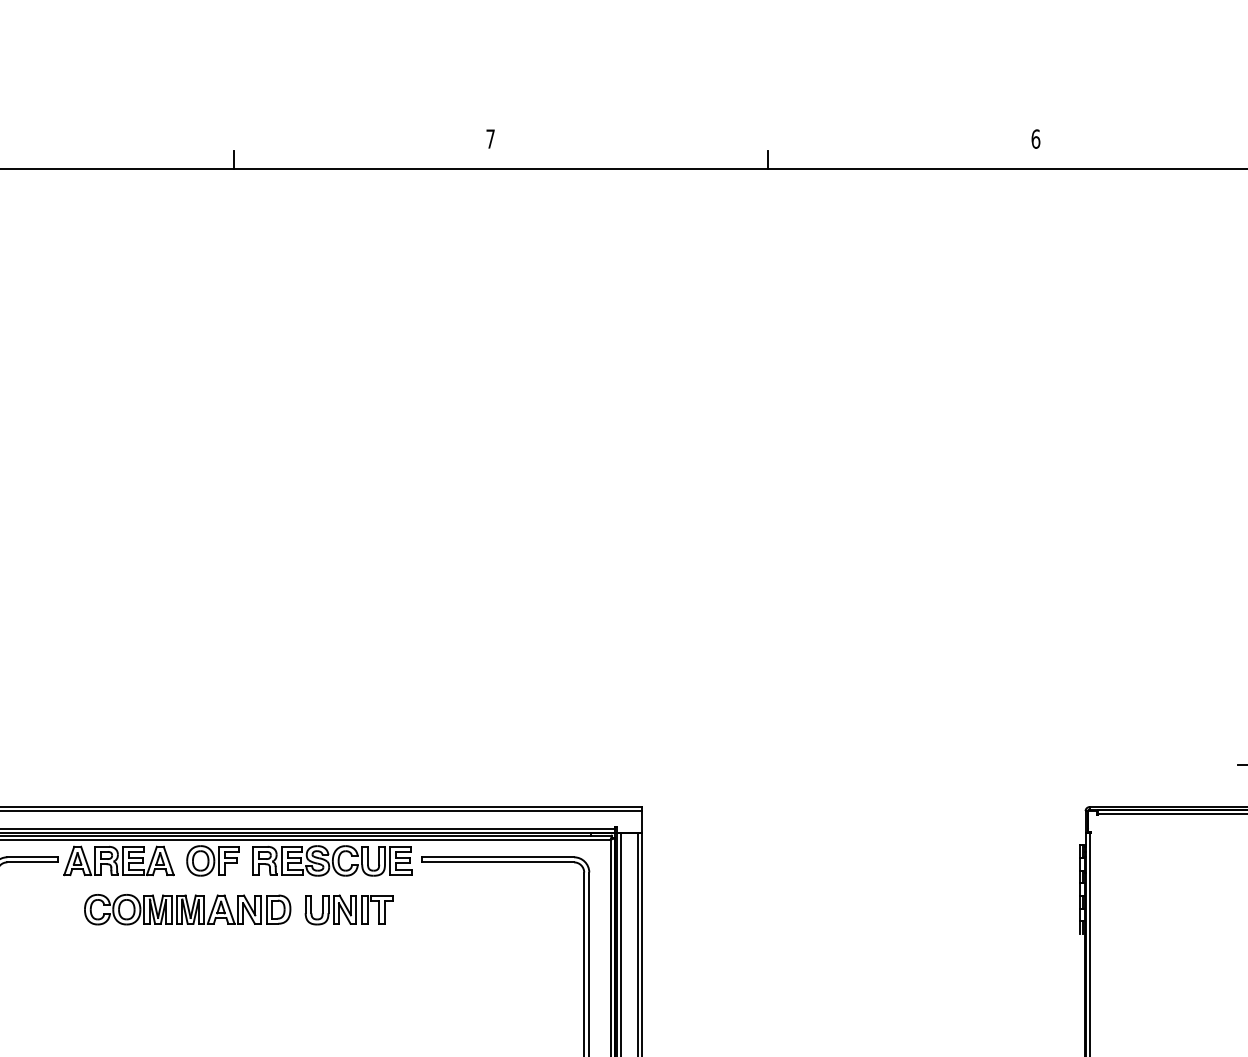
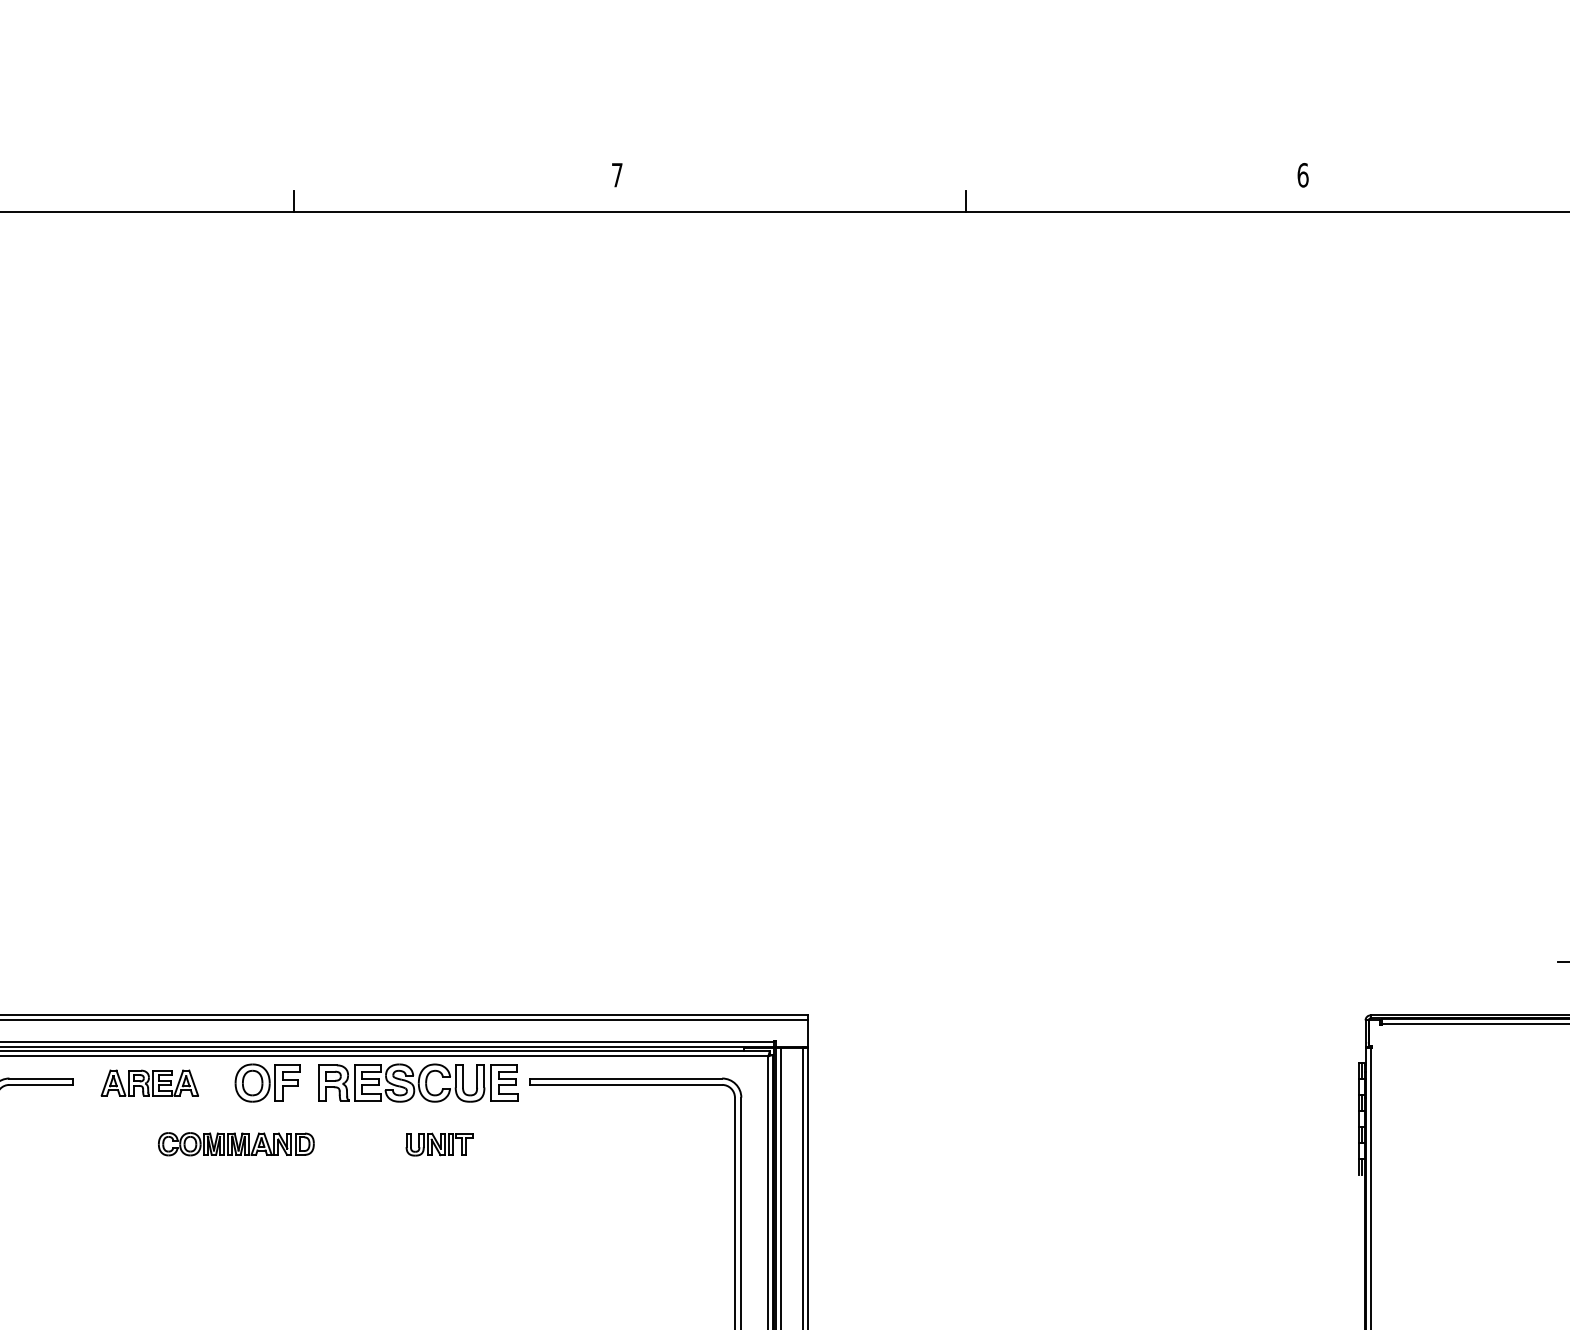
part: (118, 860) -> (149, 1082), size x0.7
part: (187, 908) -> (236, 1143), size x0.6
part: (349, 909) -> (439, 1144), size x0.6

